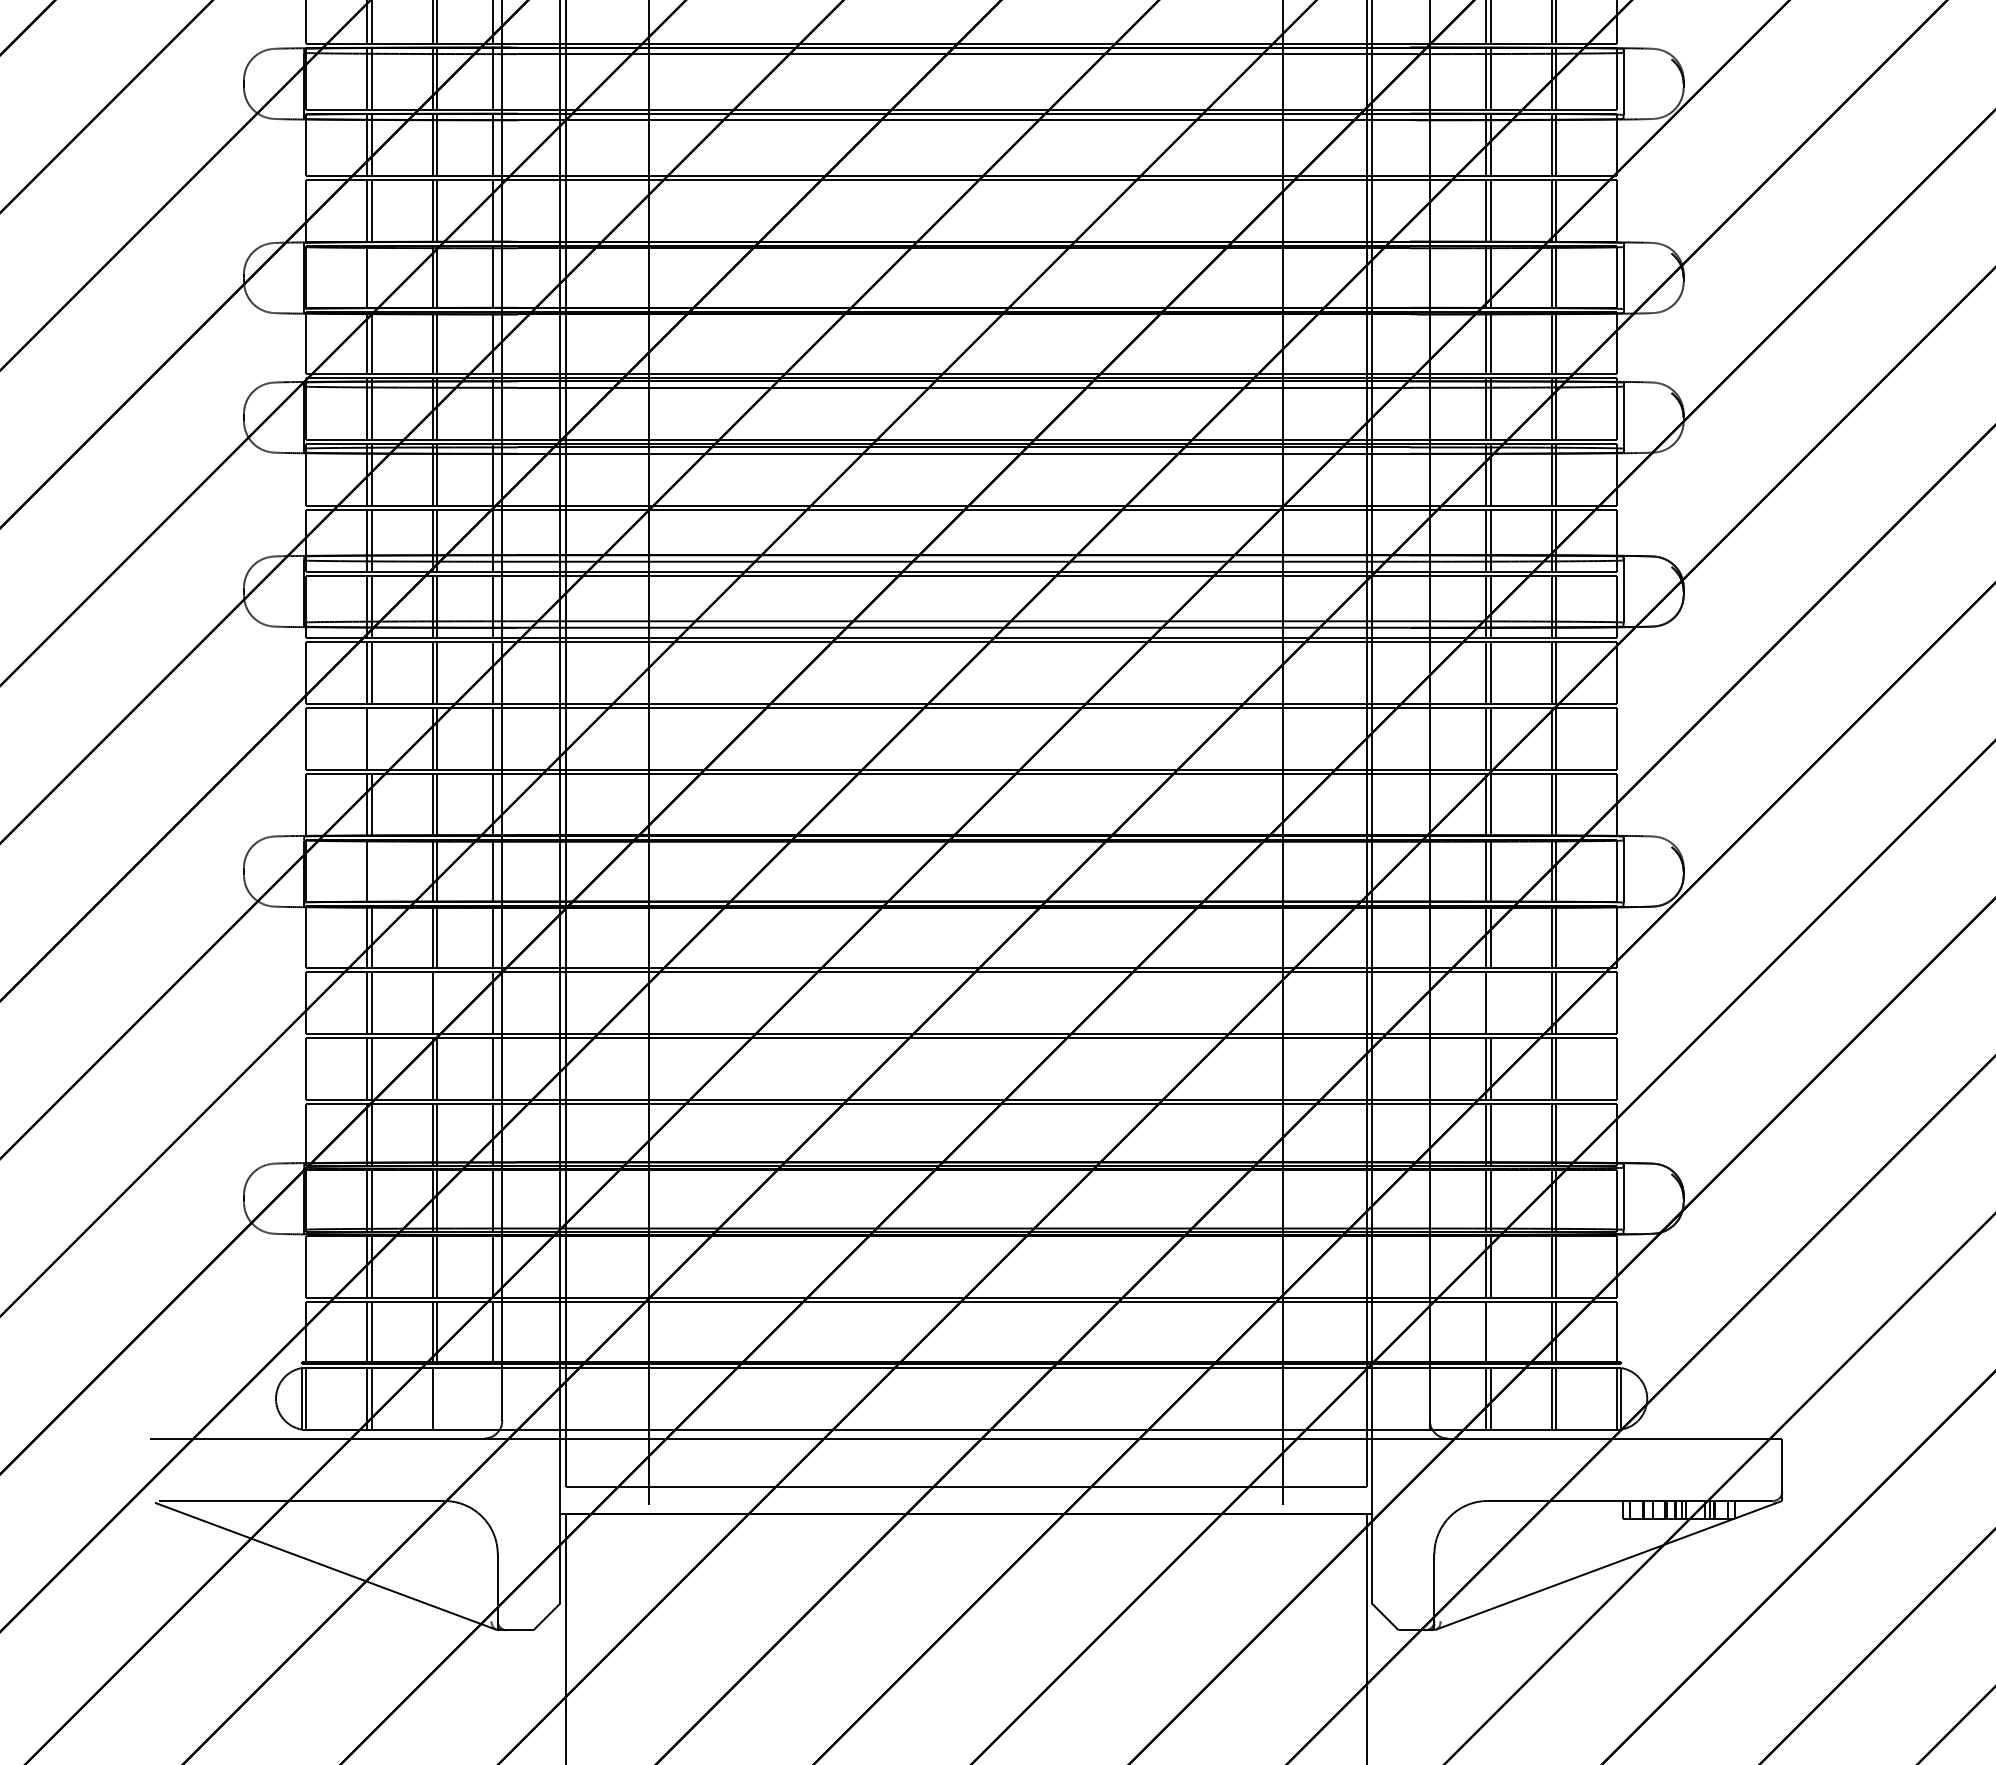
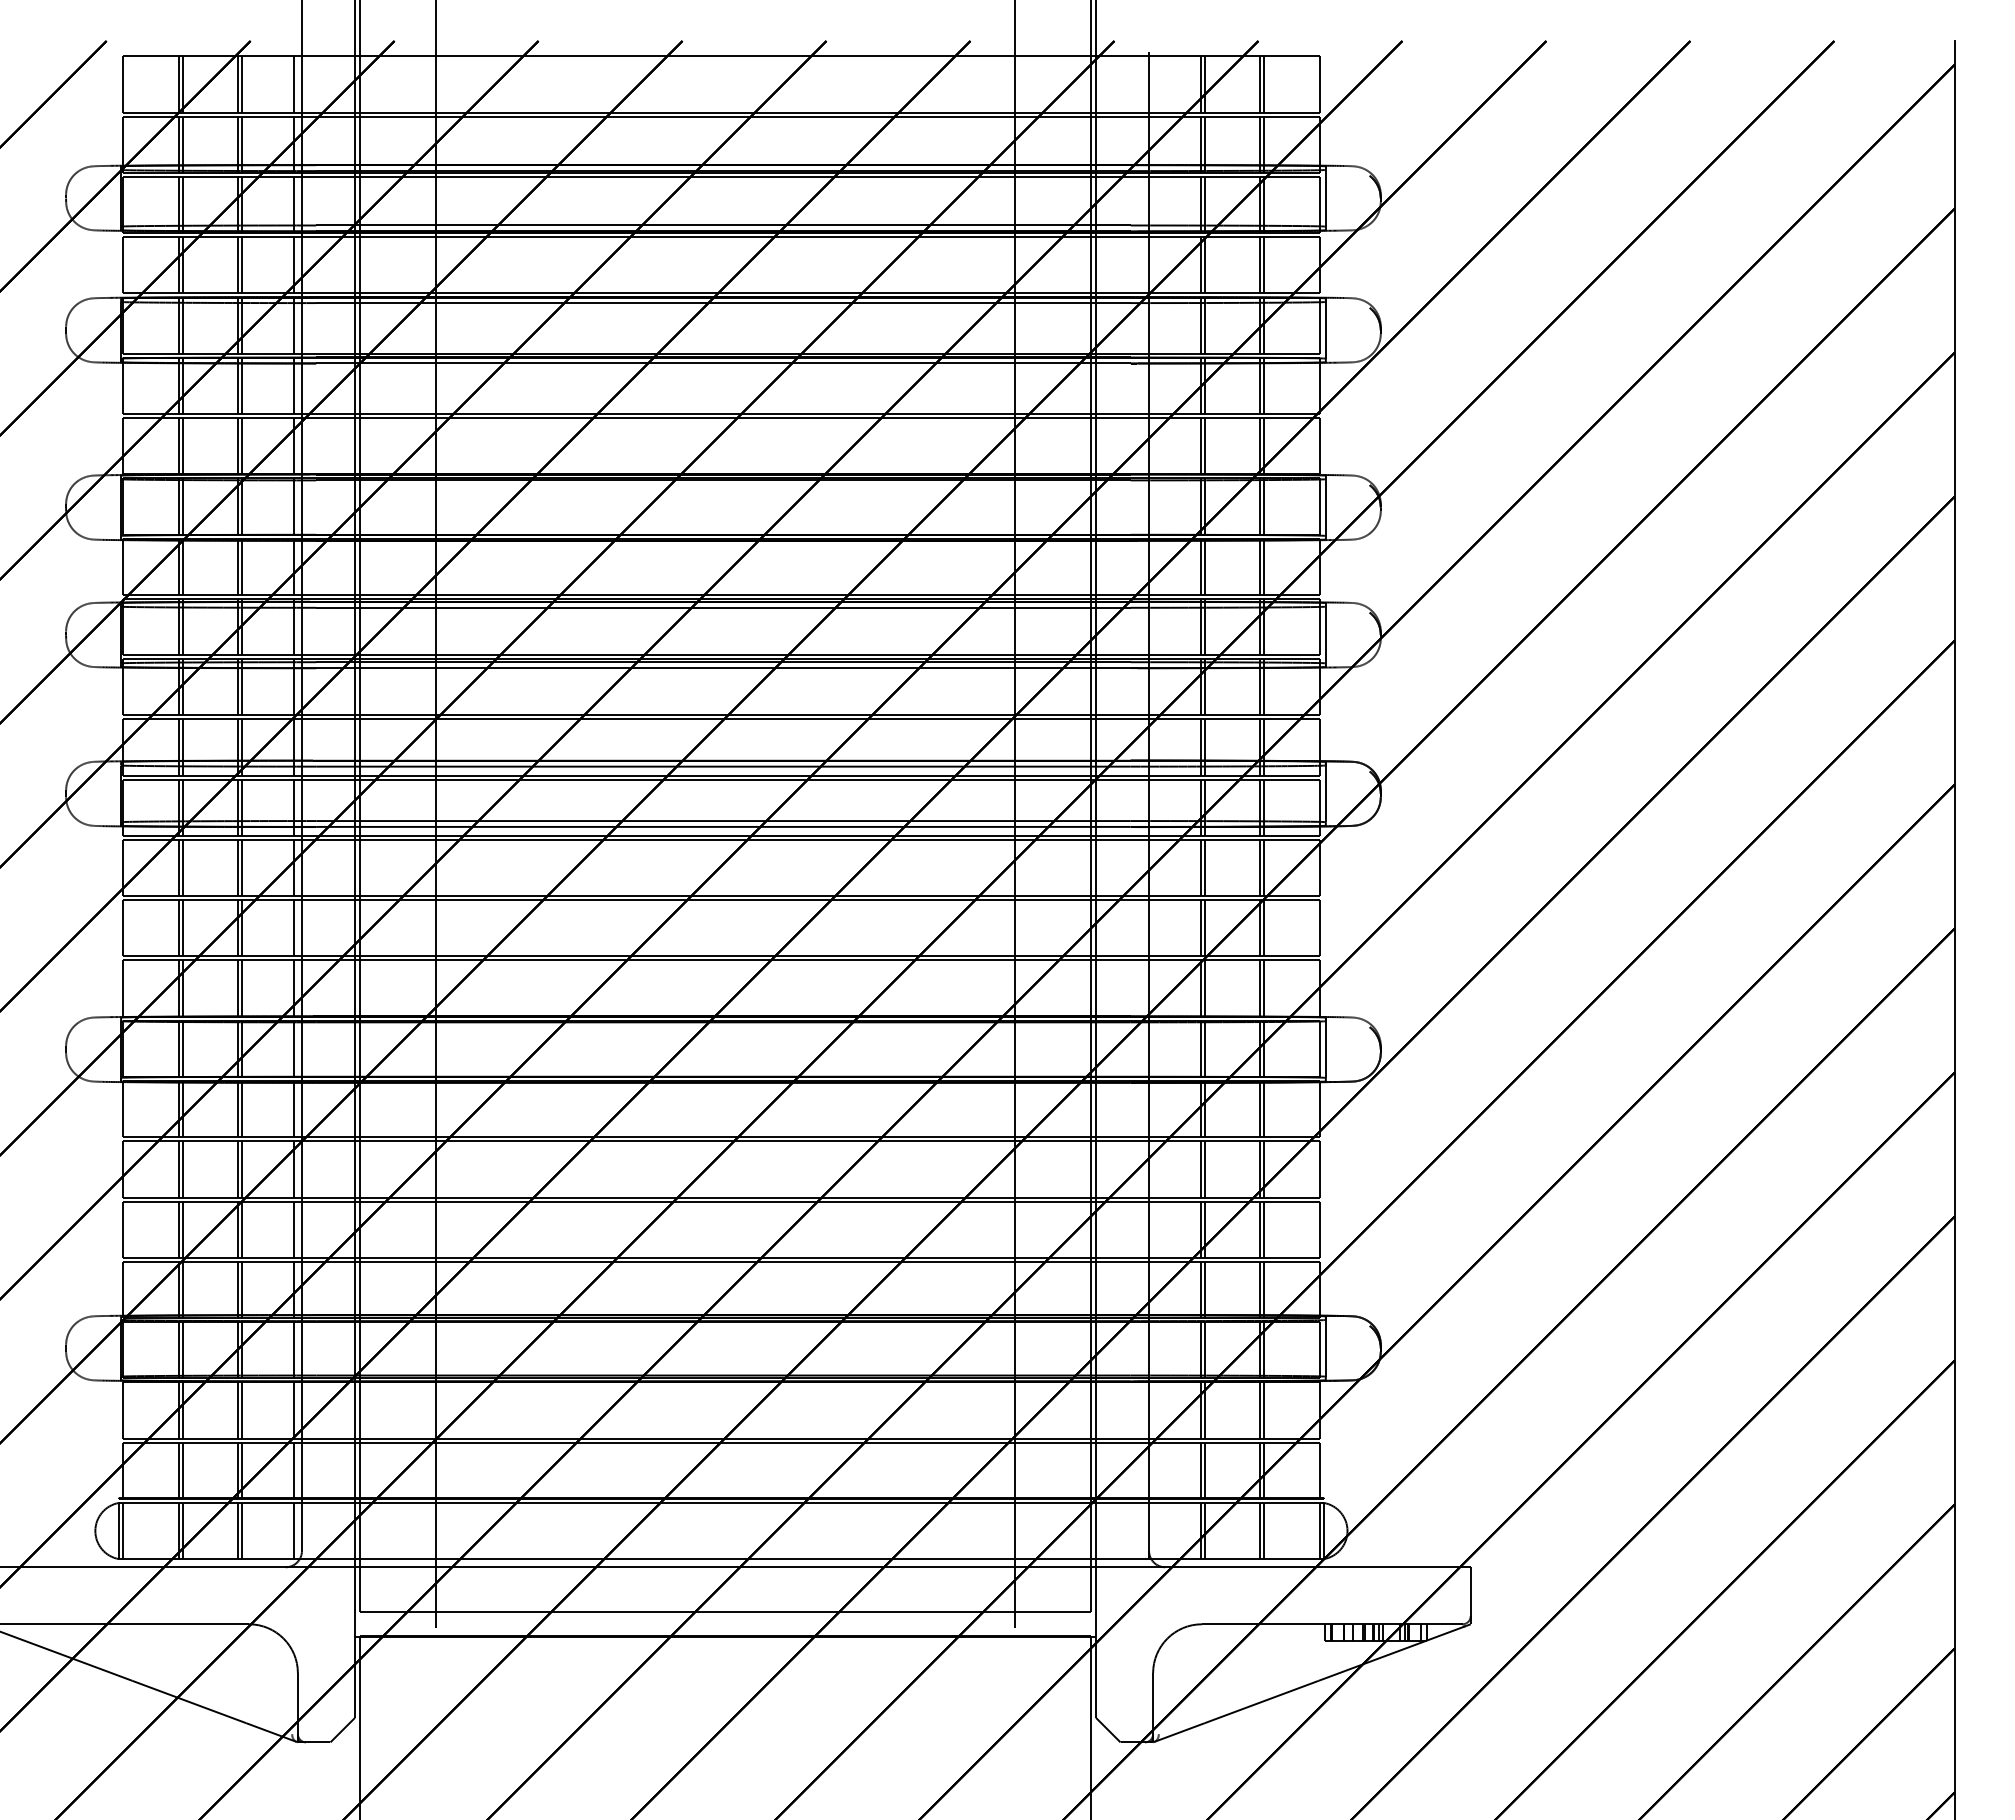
line: (371, 276) -> (182, 506), added
line: (371, 738) -> (182, 928), added
line: (371, 870) -> (182, 1048), added
line: (437, 1002) -> (242, 1169), added
line: (1490, 1002) -> (1204, 1169), added
line: (1490, 1332) -> (1204, 1470), added
line: (437, 1398) -> (242, 1530), added
line: (492, 1398) -> (293, 1530), added

